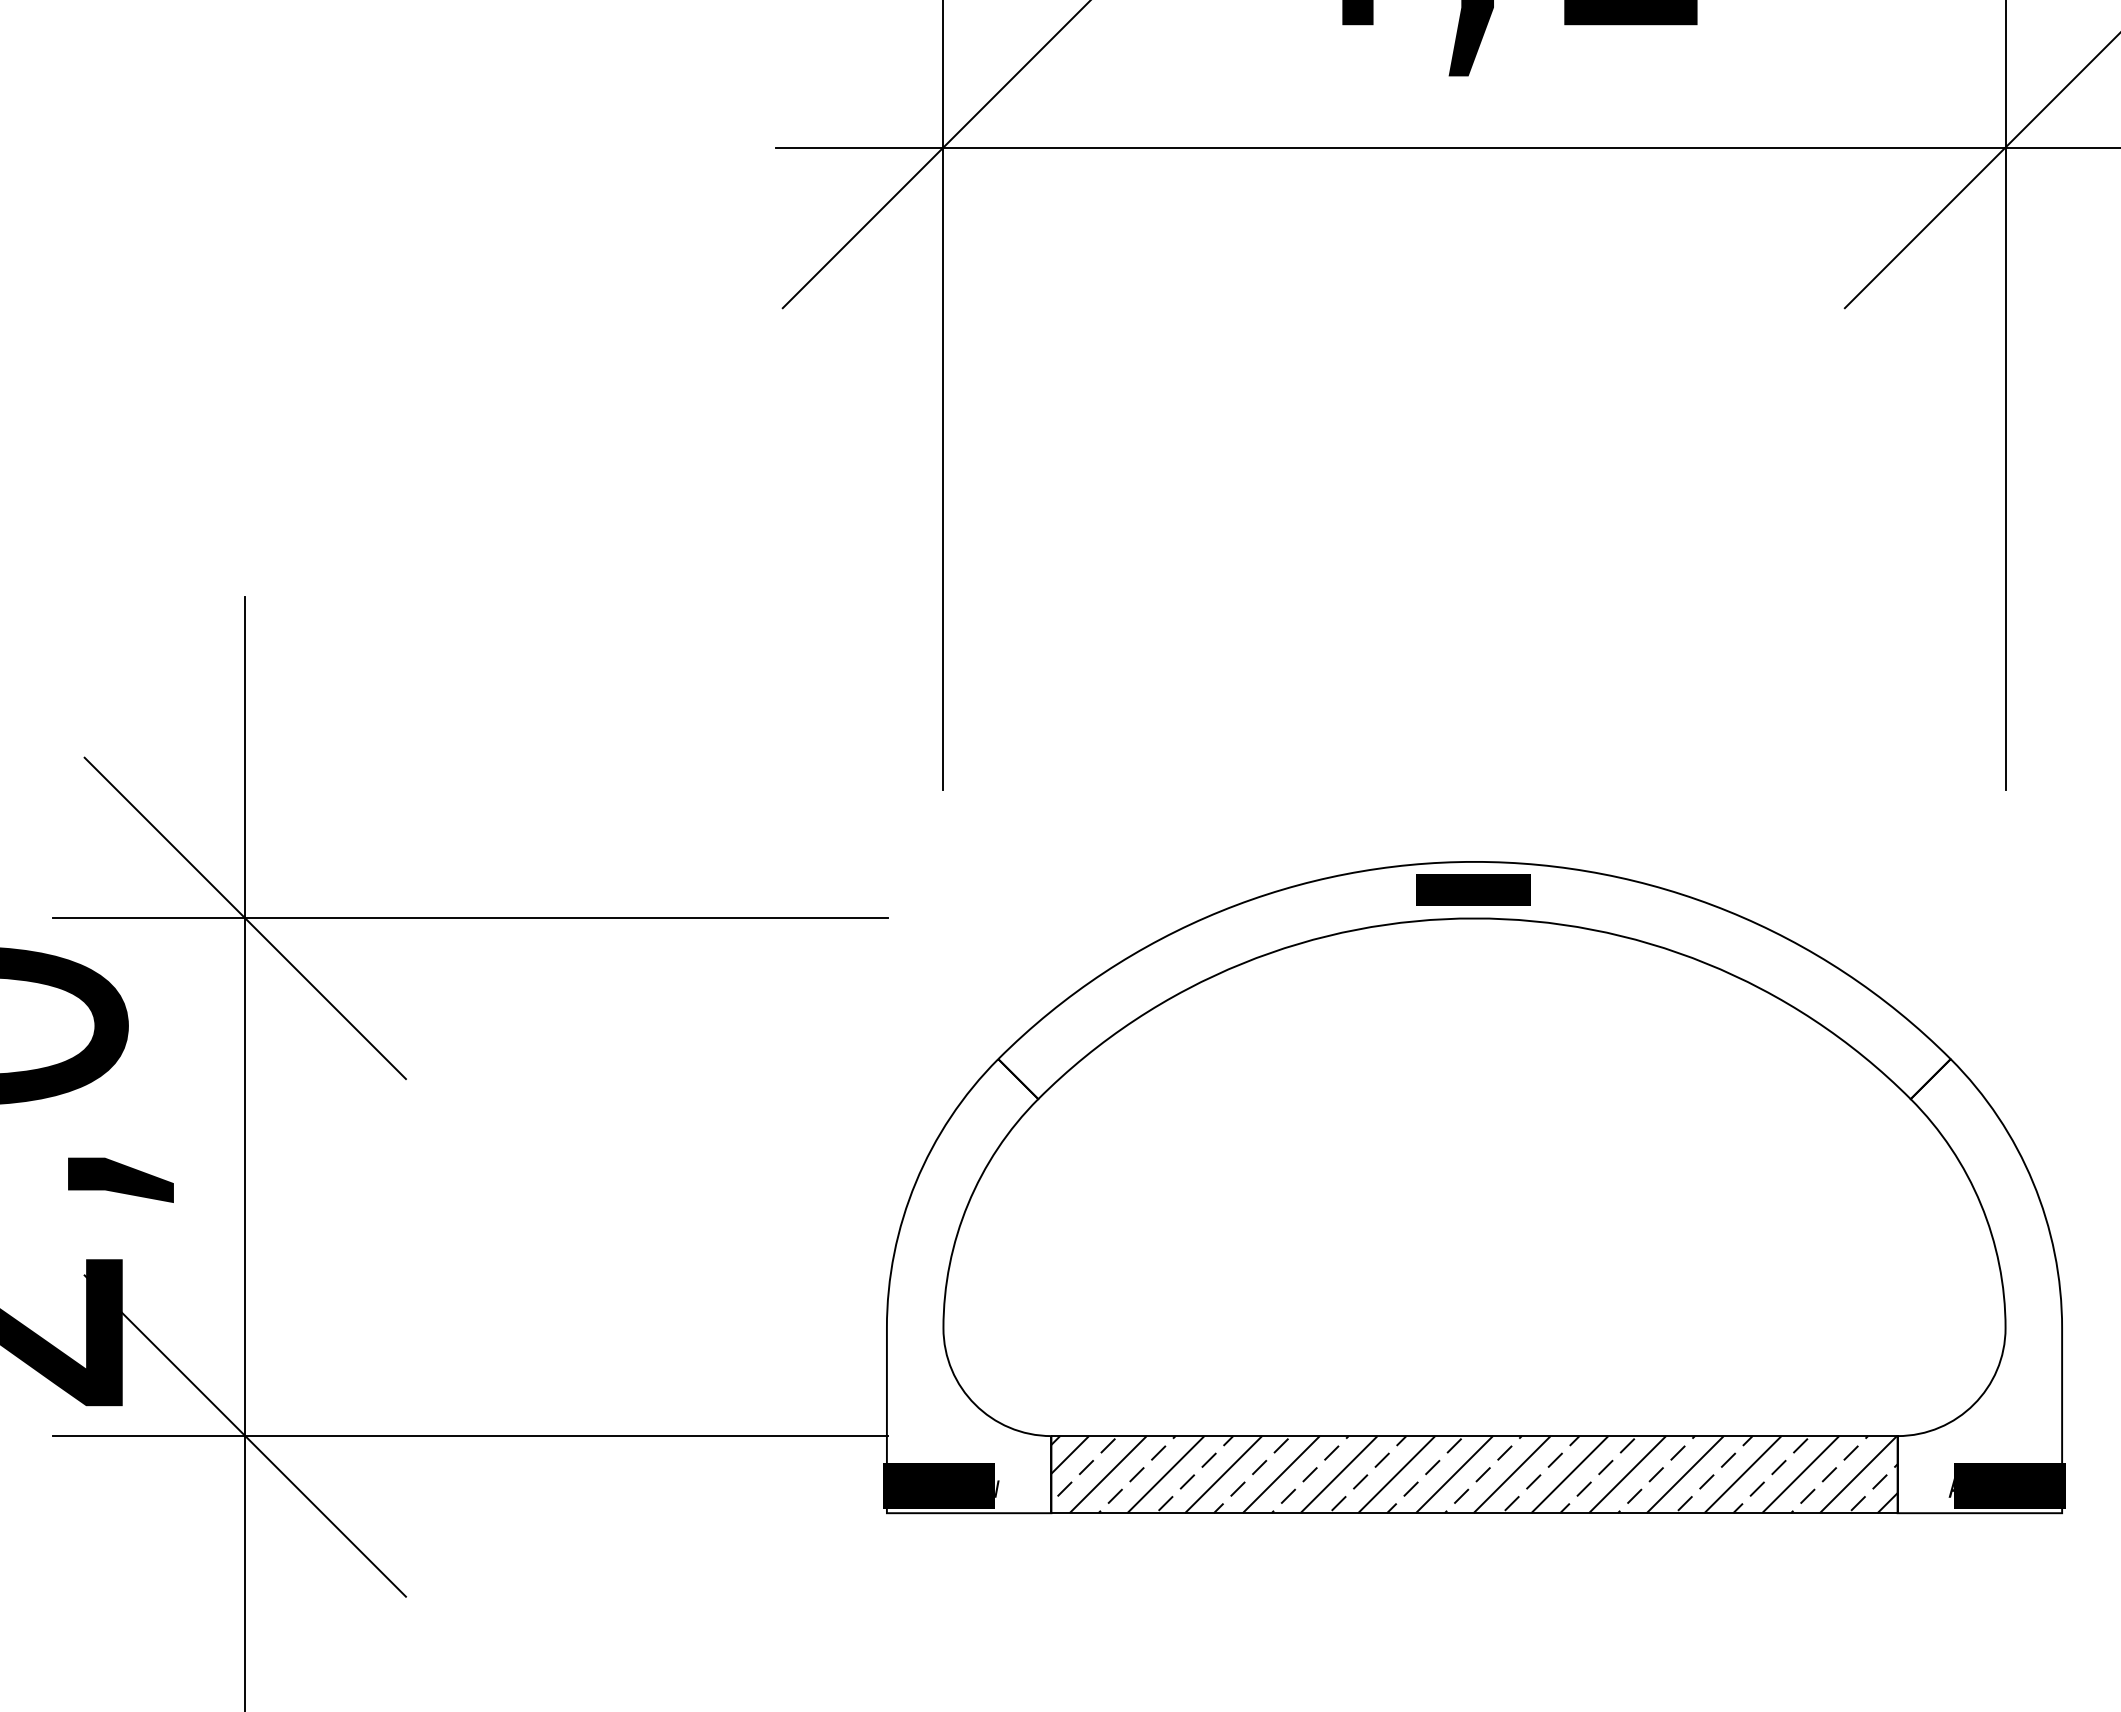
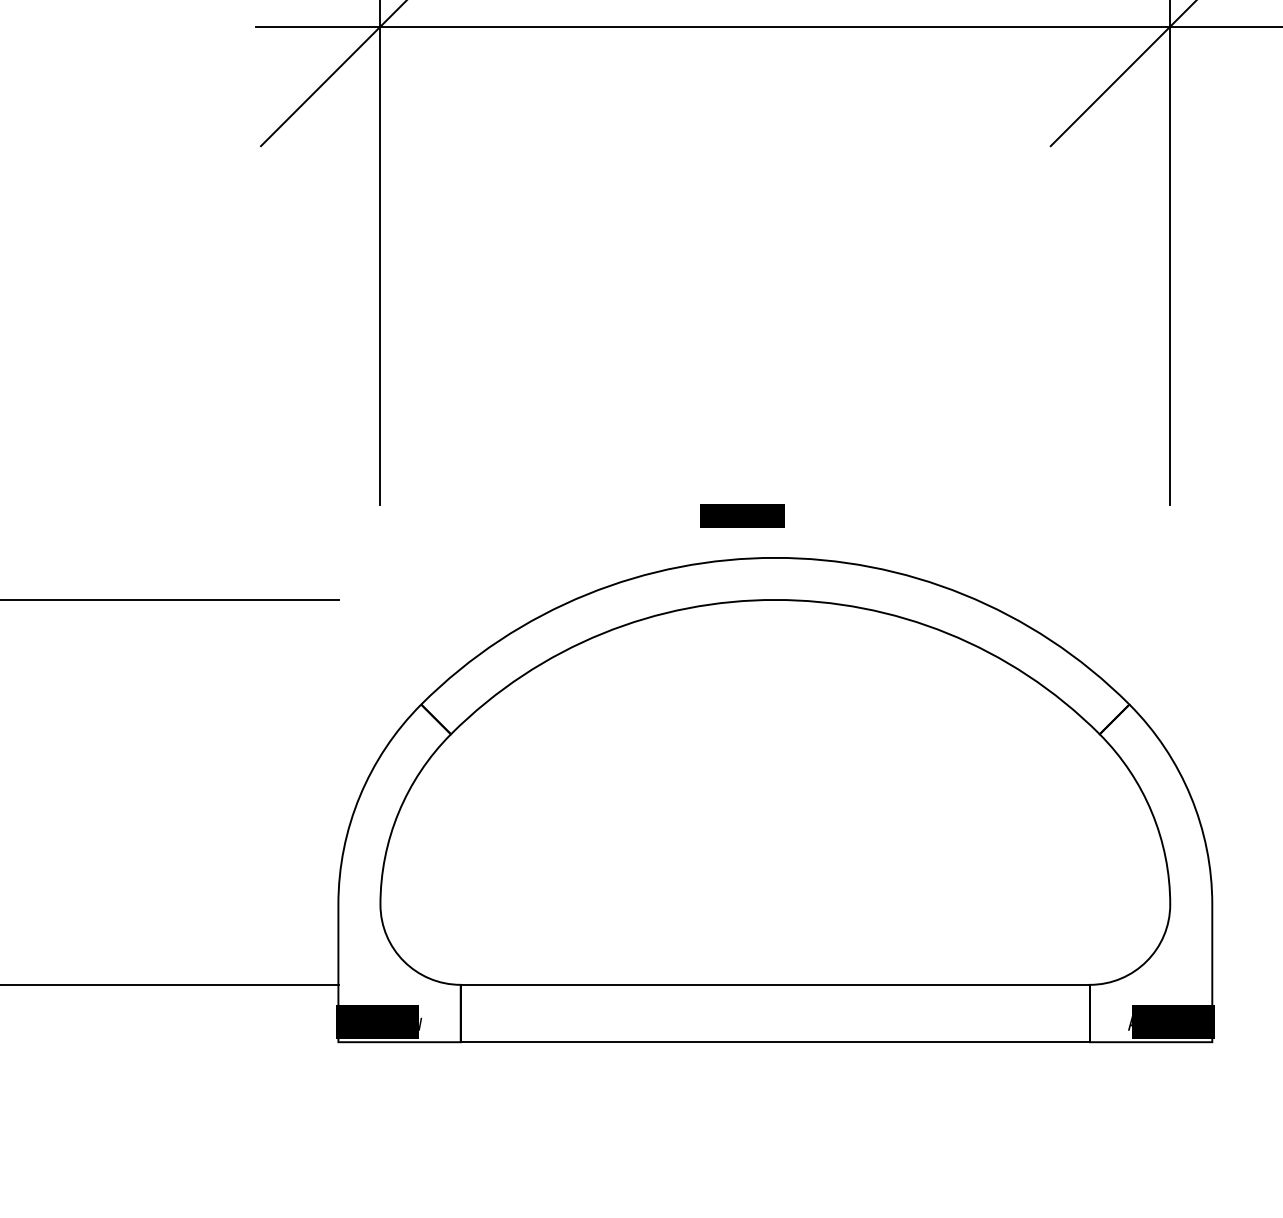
text: (1473, 889) -> (742, 515), moved
hatch: (1474, 1474) -> (775, 1013), removed

